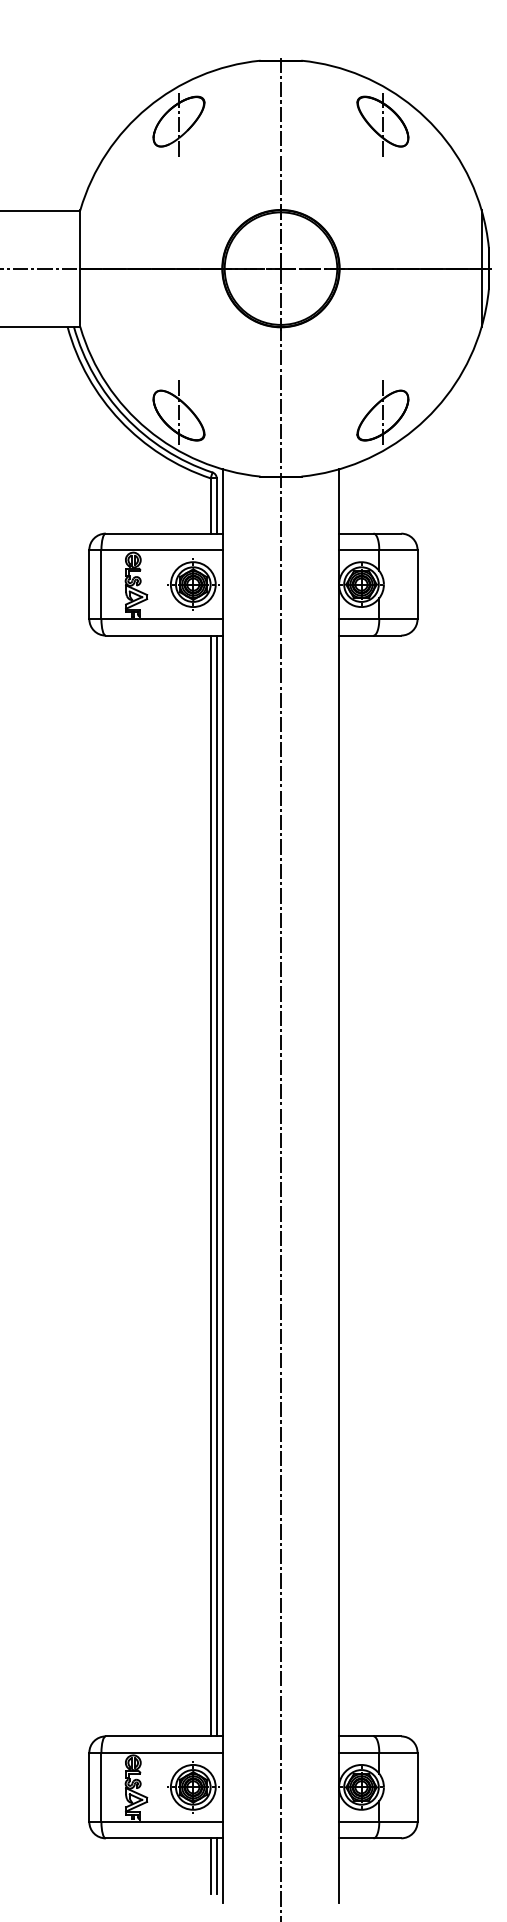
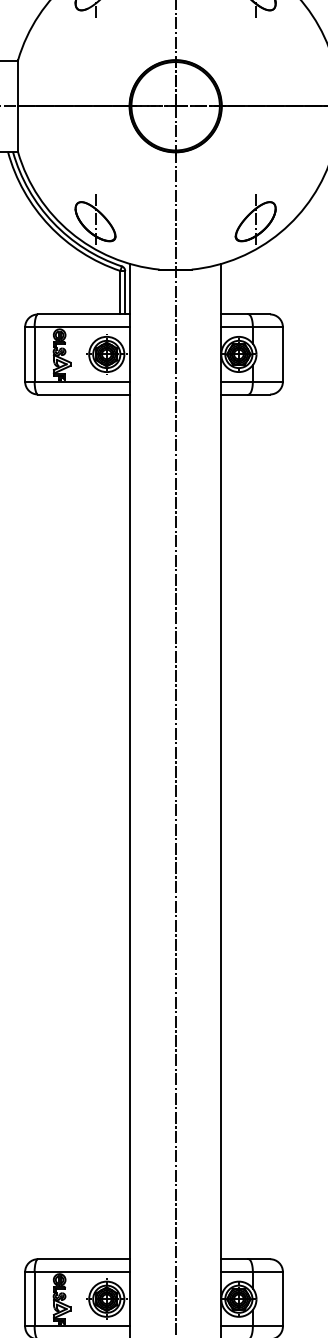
line: (210, 1185) -> (120, 826), removed
line: (216, 1185) -> (125, 826), removed

